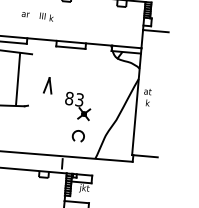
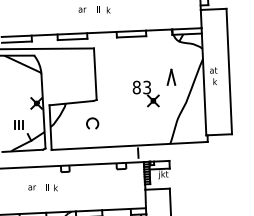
line: (18, 79) -> (95, 74), moved
part: (48, 84) -> (171, 76), moved
line: (163, 94) -> (229, 71), added
part: (78, 136) -> (92, 123), moved

